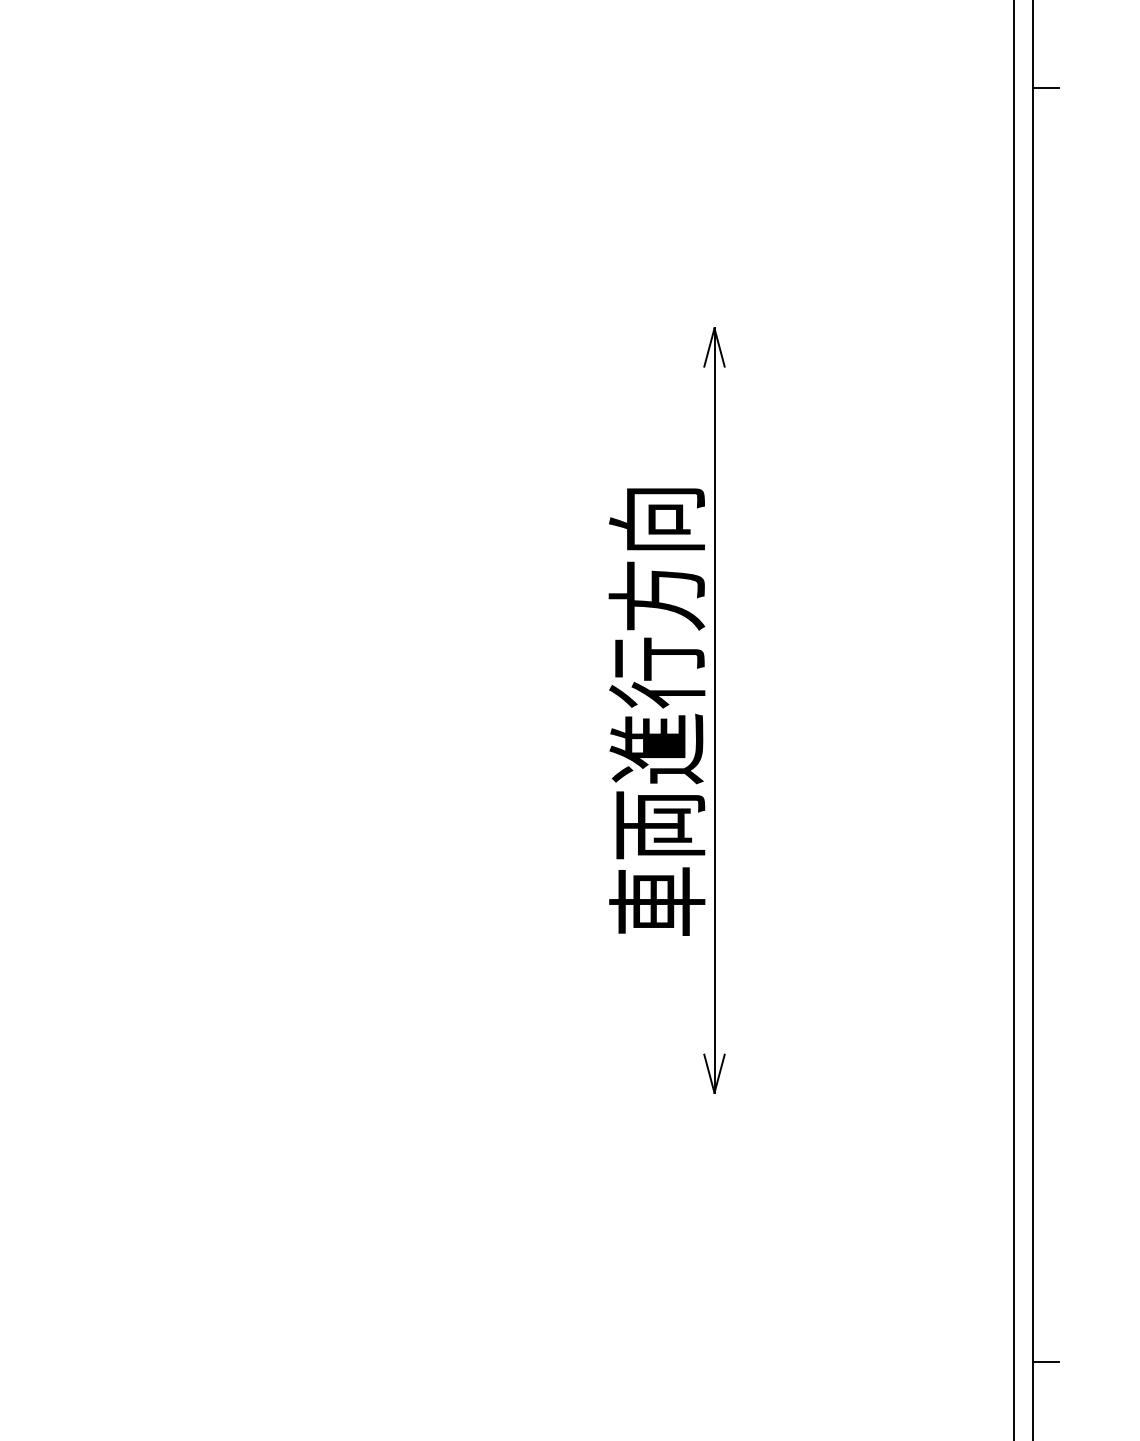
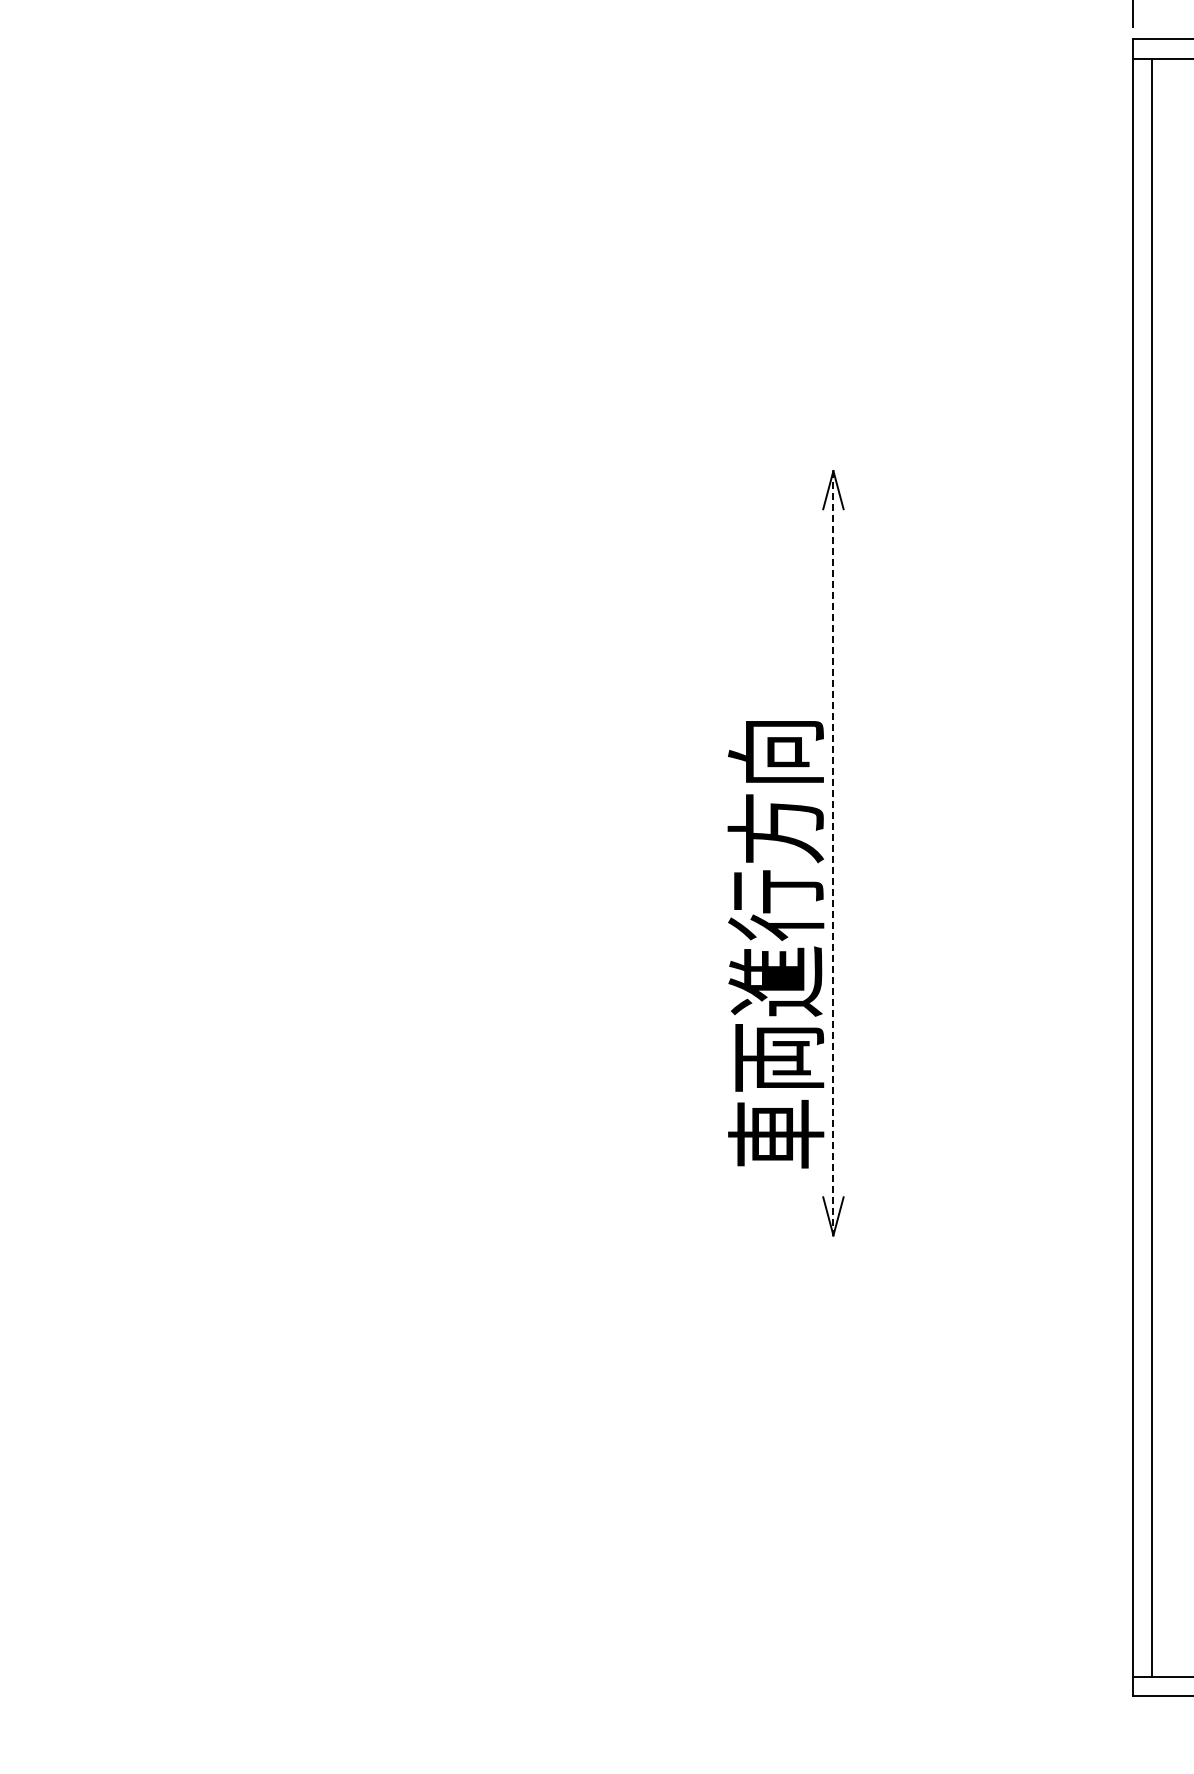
line: (1045, 87) -> (1164, 230), removed
line: (714, 710) -> (833, 853), solid -> dashed
text: (656, 711) -> (775, 944), moved
line: (1045, 1361) -> (1164, 1504), removed

